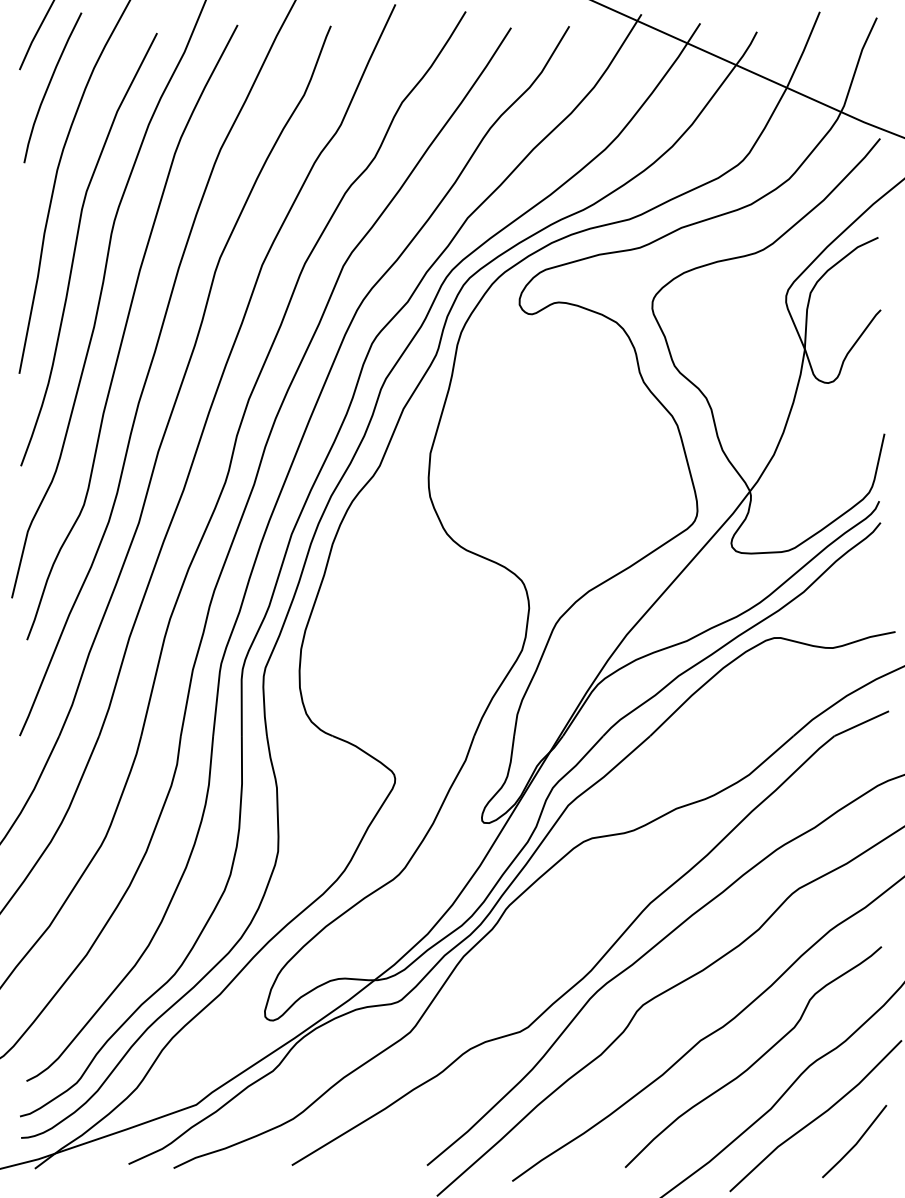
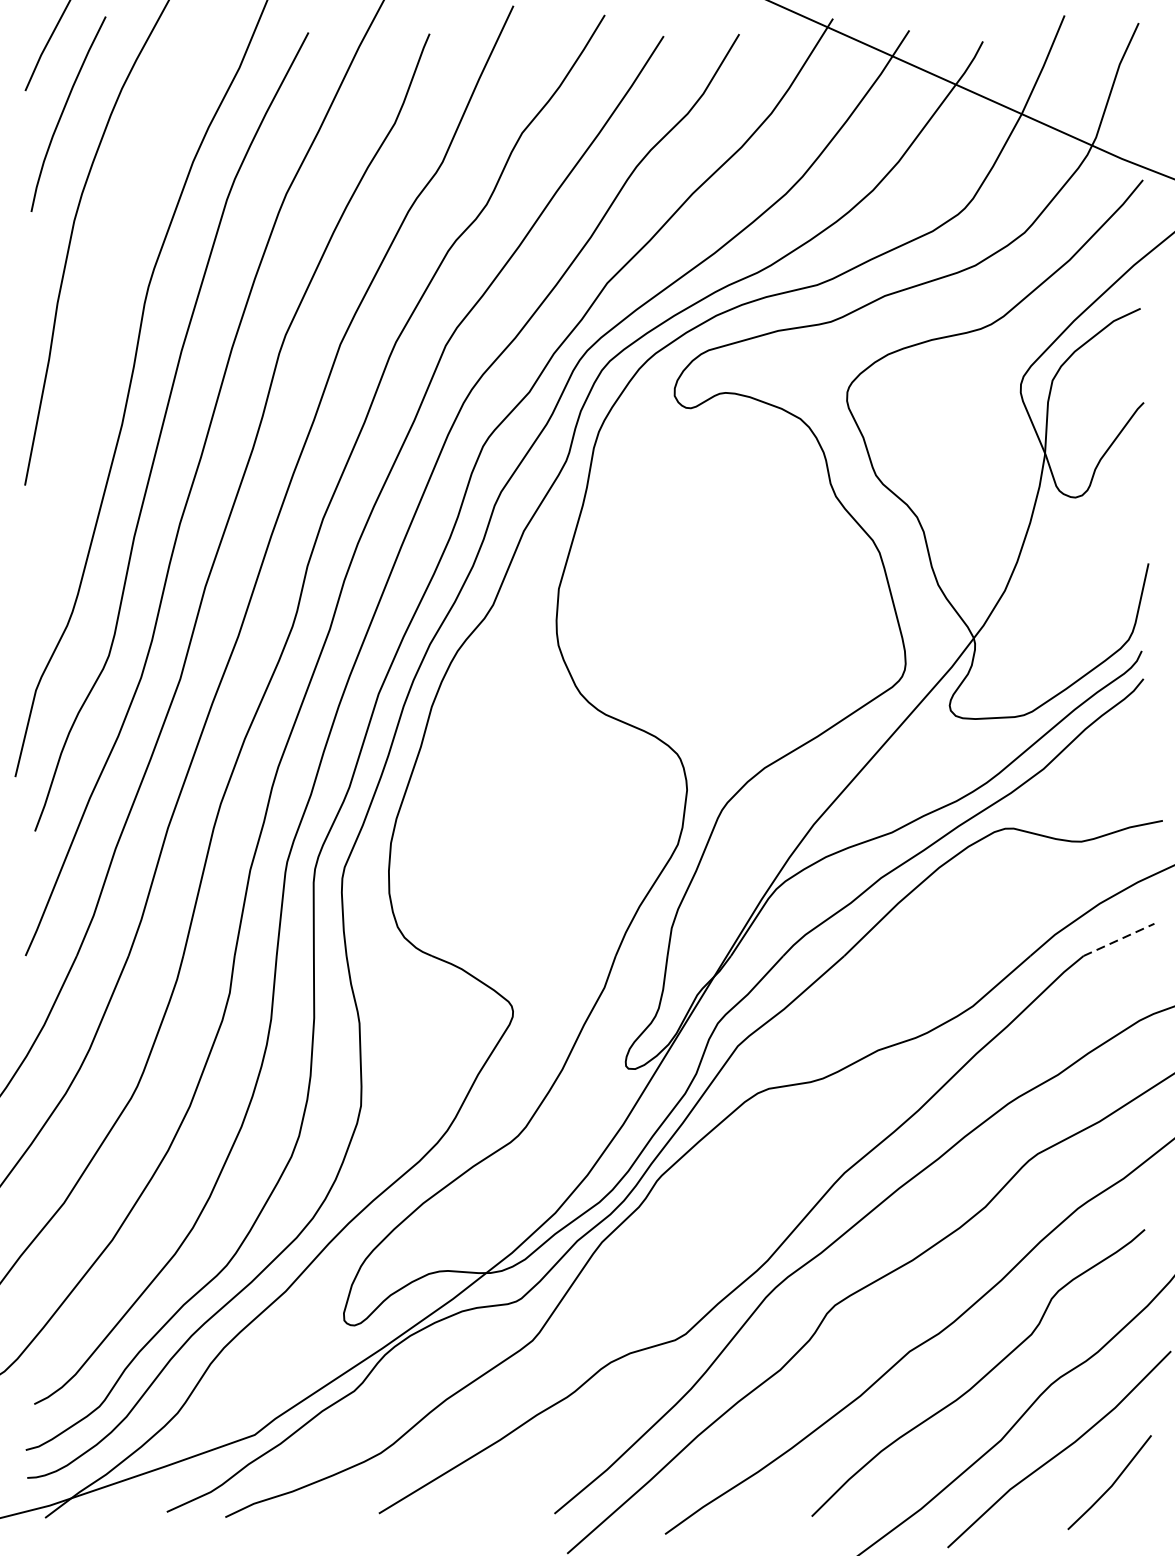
curve: (76, 247) -> (99, 321), removed
line: (861, 723) -> (1118, 939), solid -> dashed

